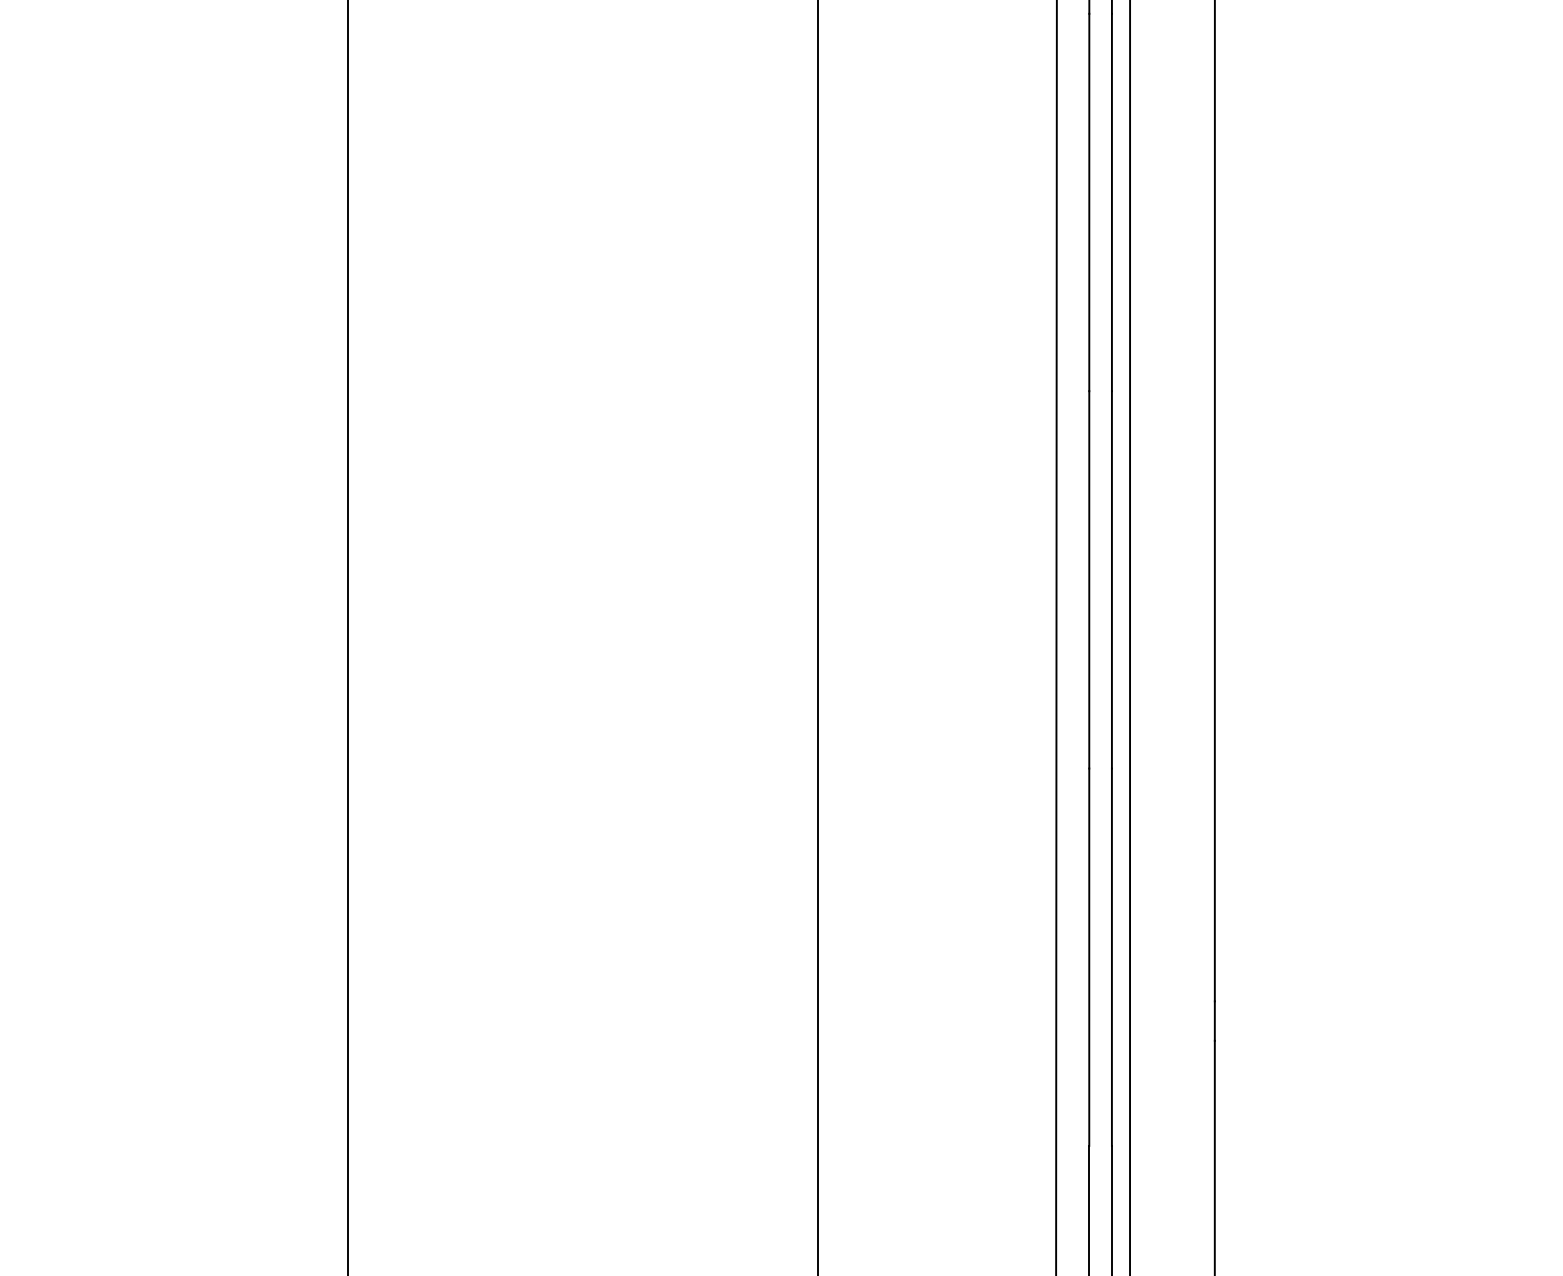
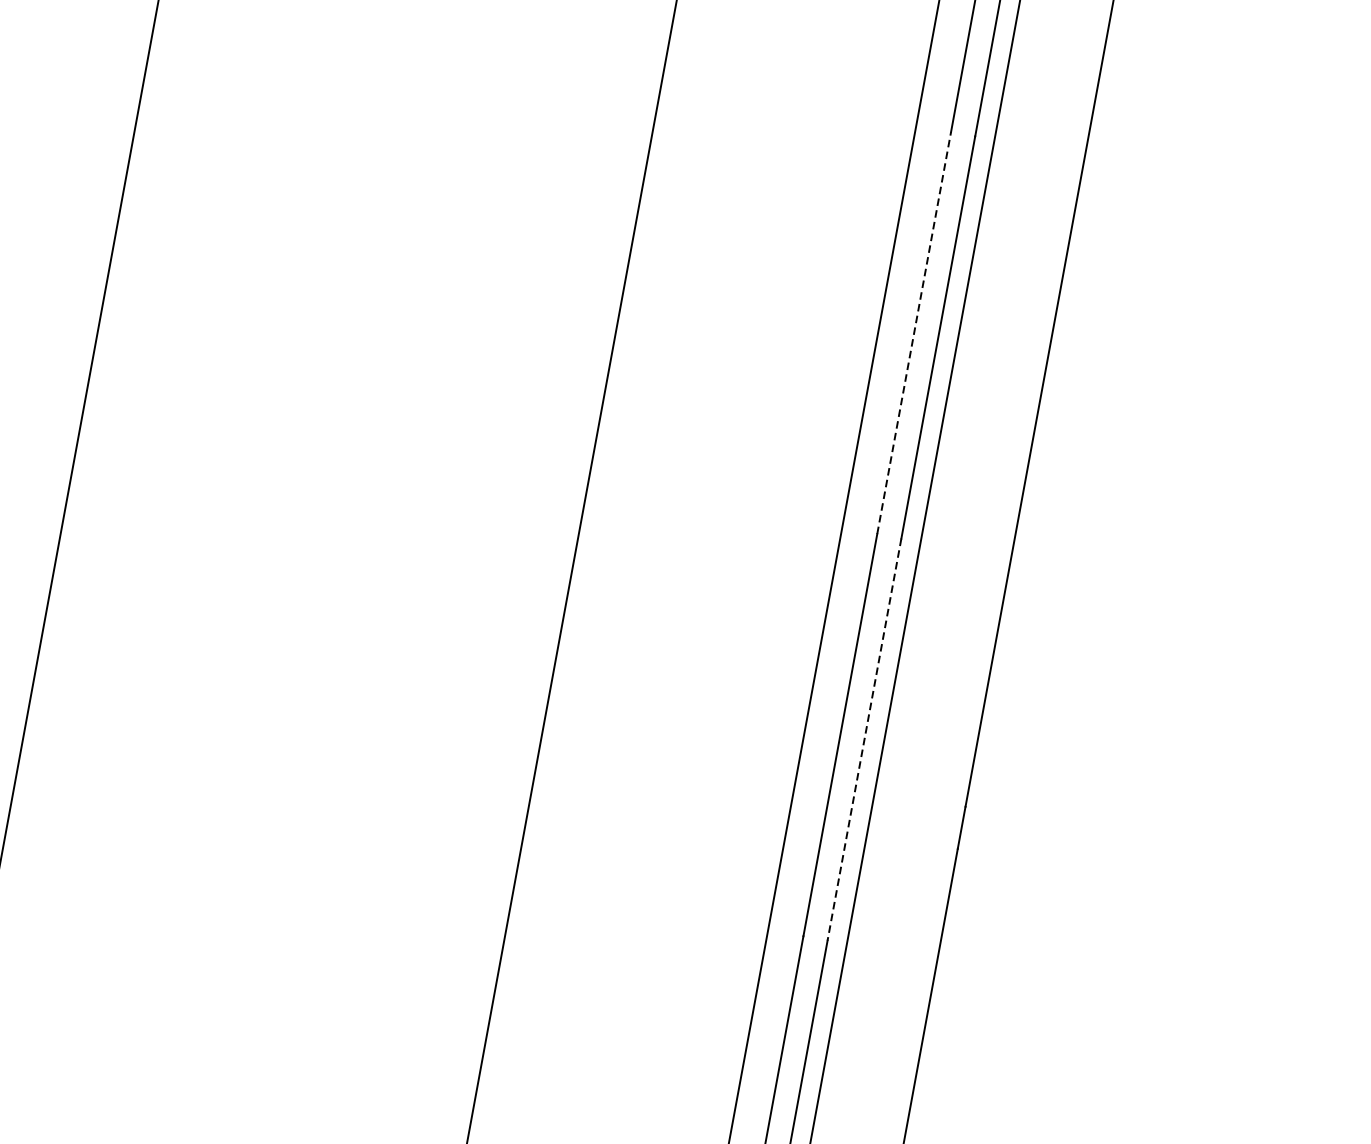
line: (1089, 579) -> (914, 332), solid -> dashed
line: (1111, 957) -> (863, 739), solid -> dashed

